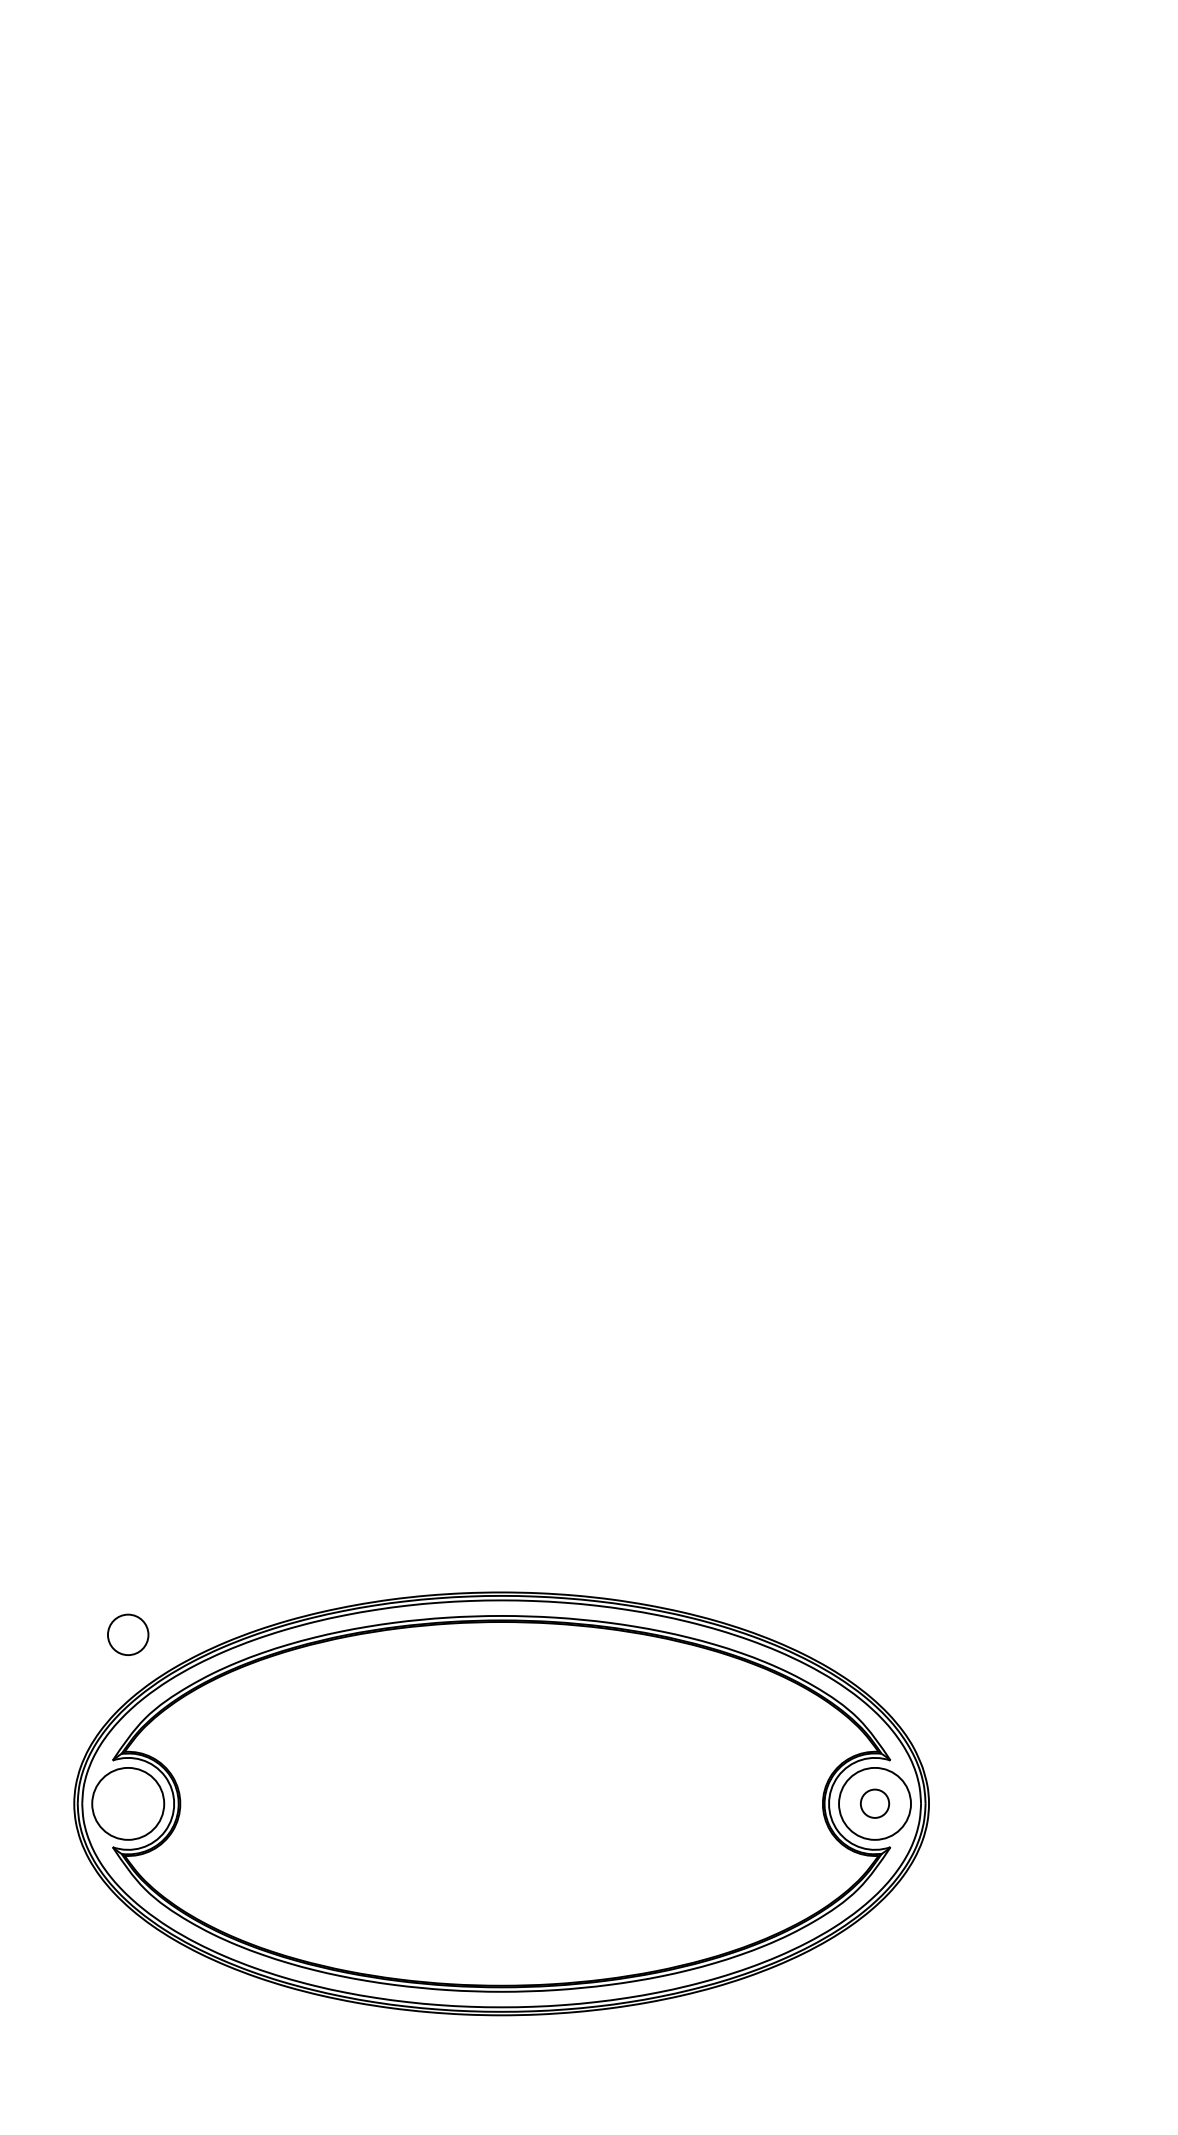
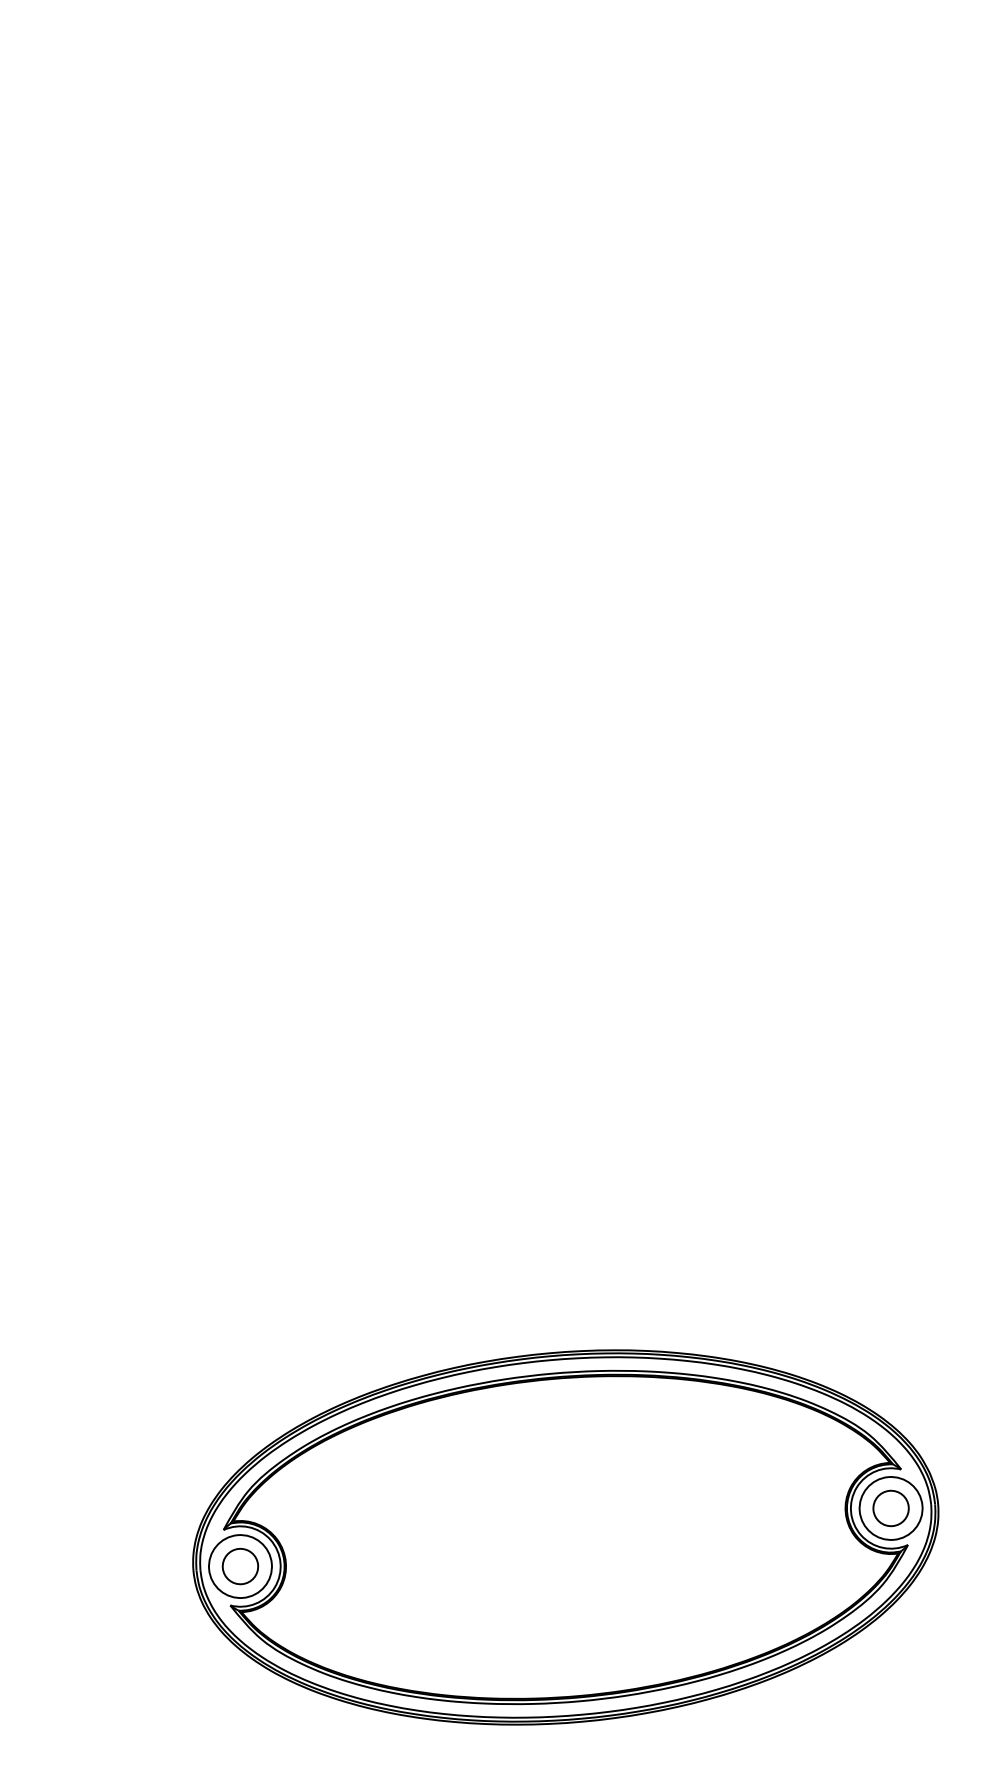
circle: (128, 1634) -> (240, 1566), moved
circle: (874, 1803) -> (890, 1508), size x1.43

